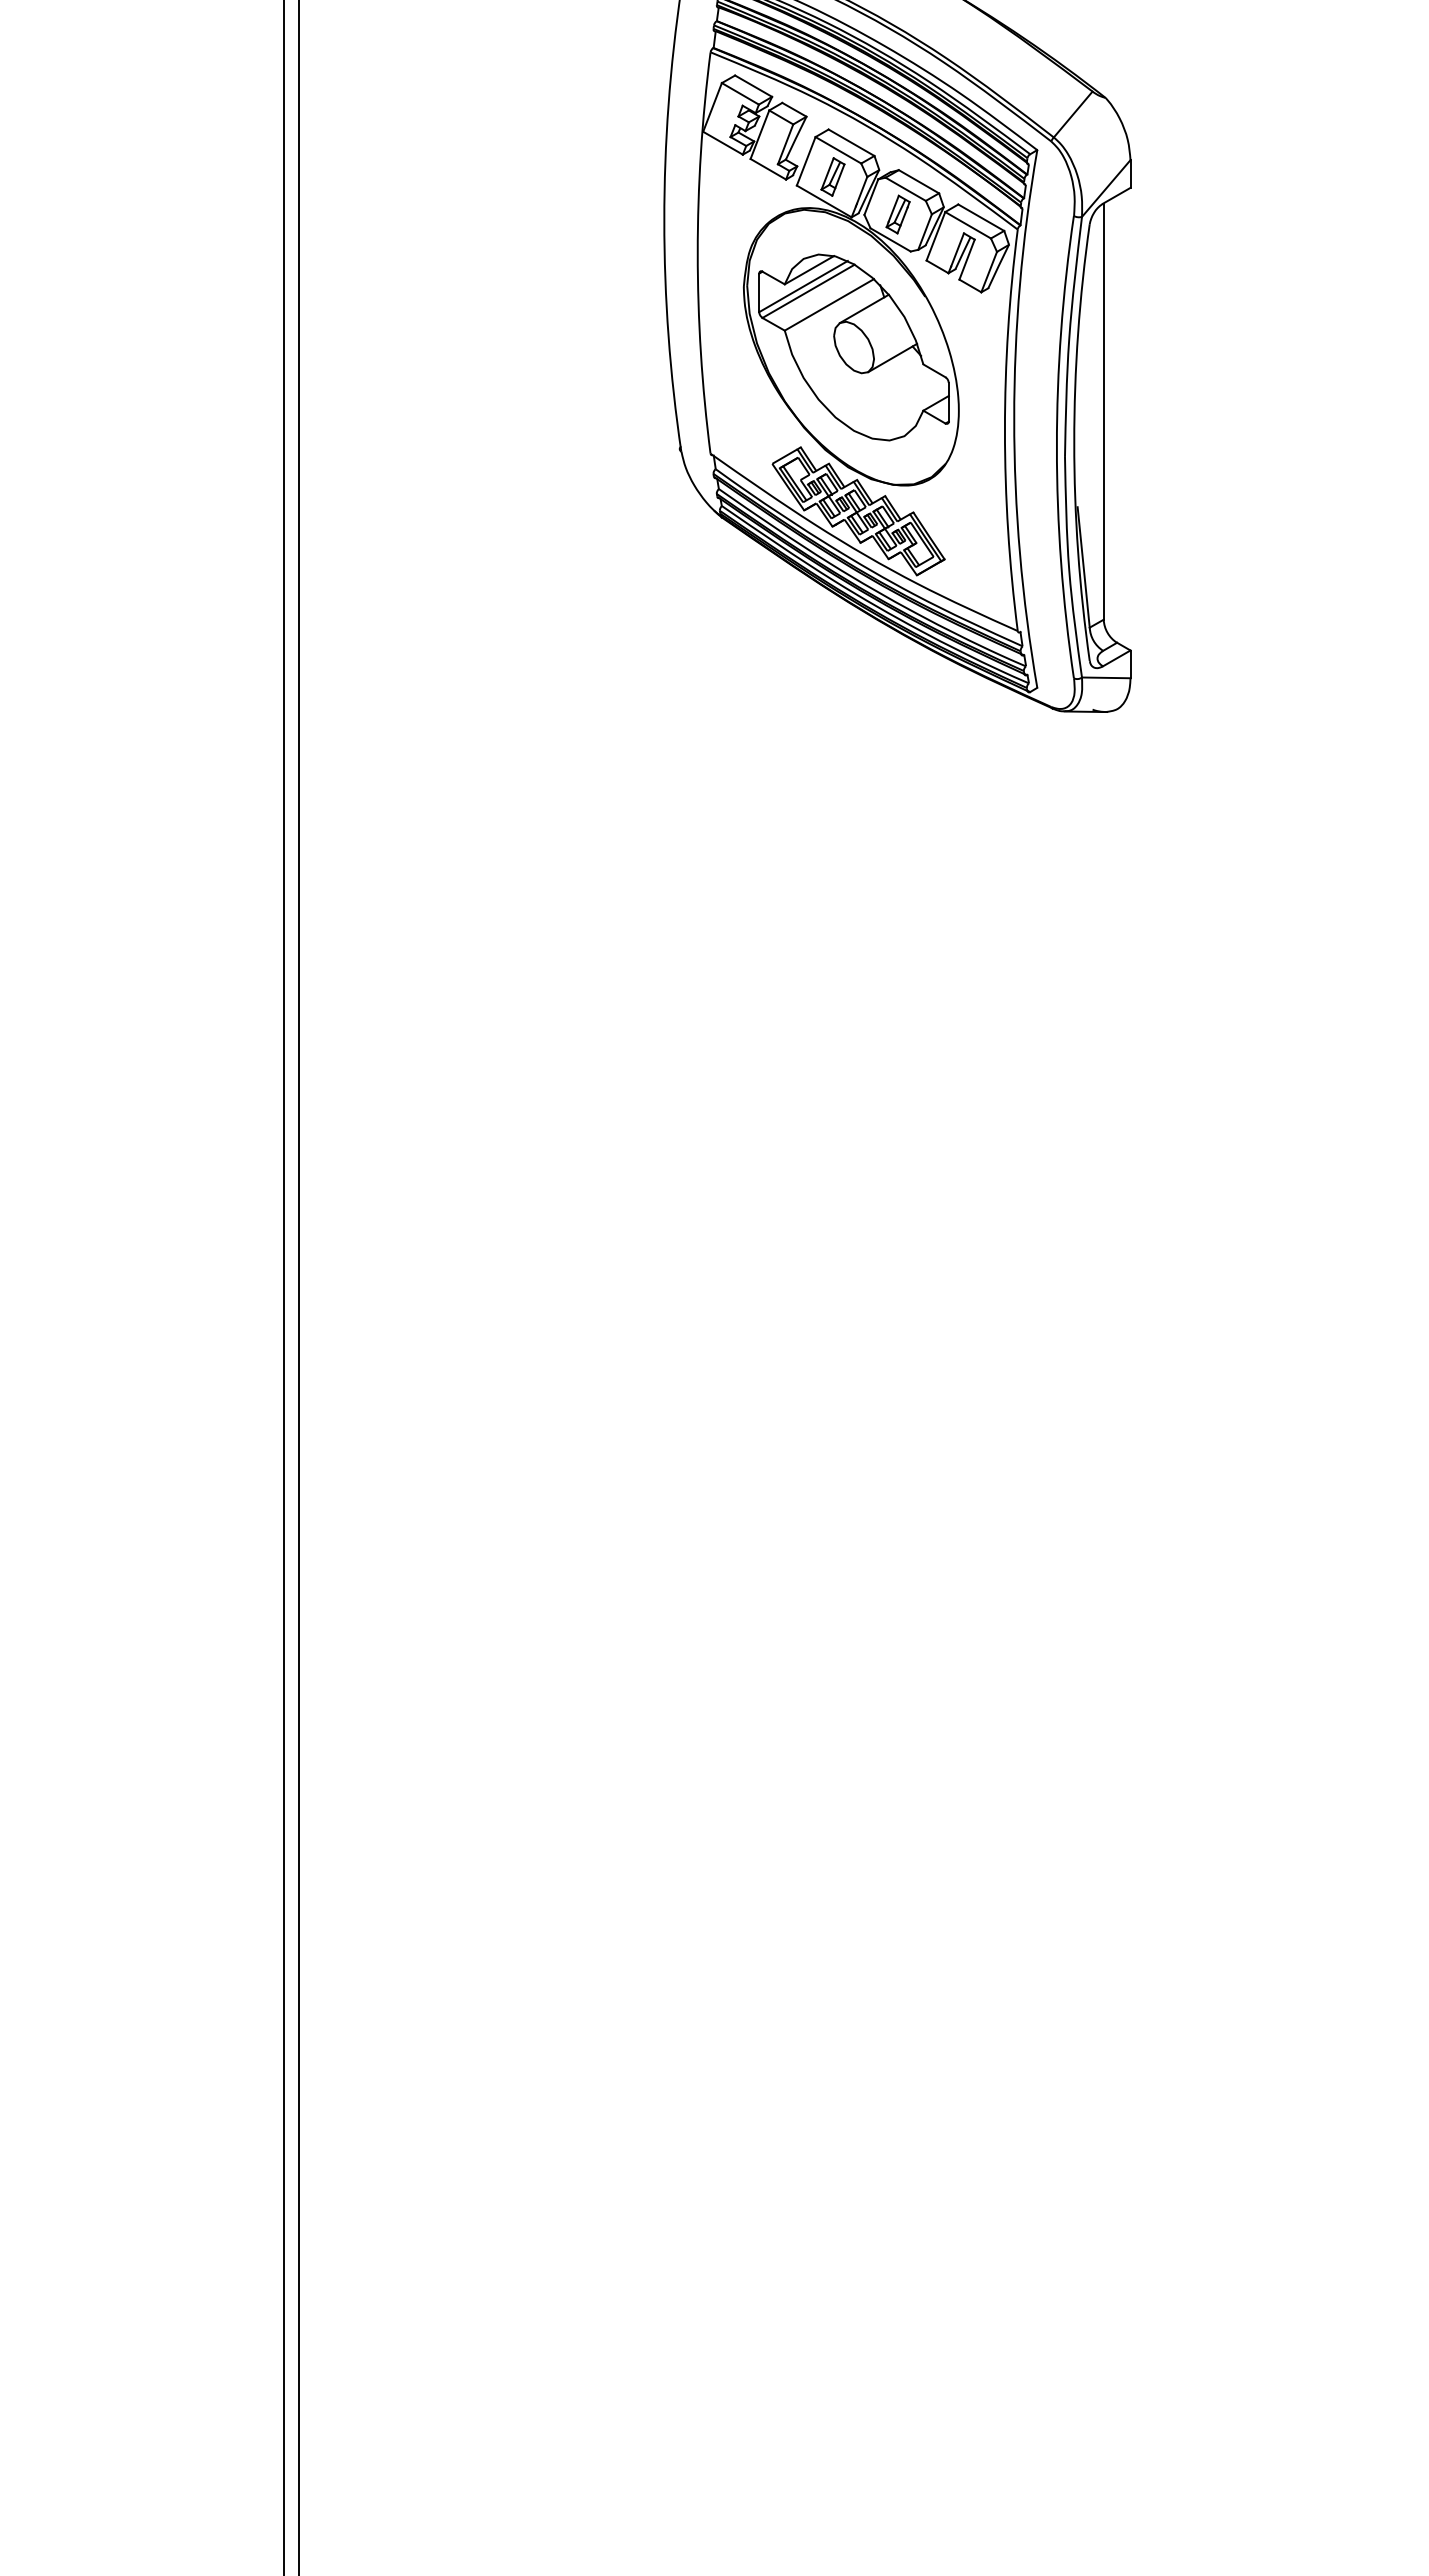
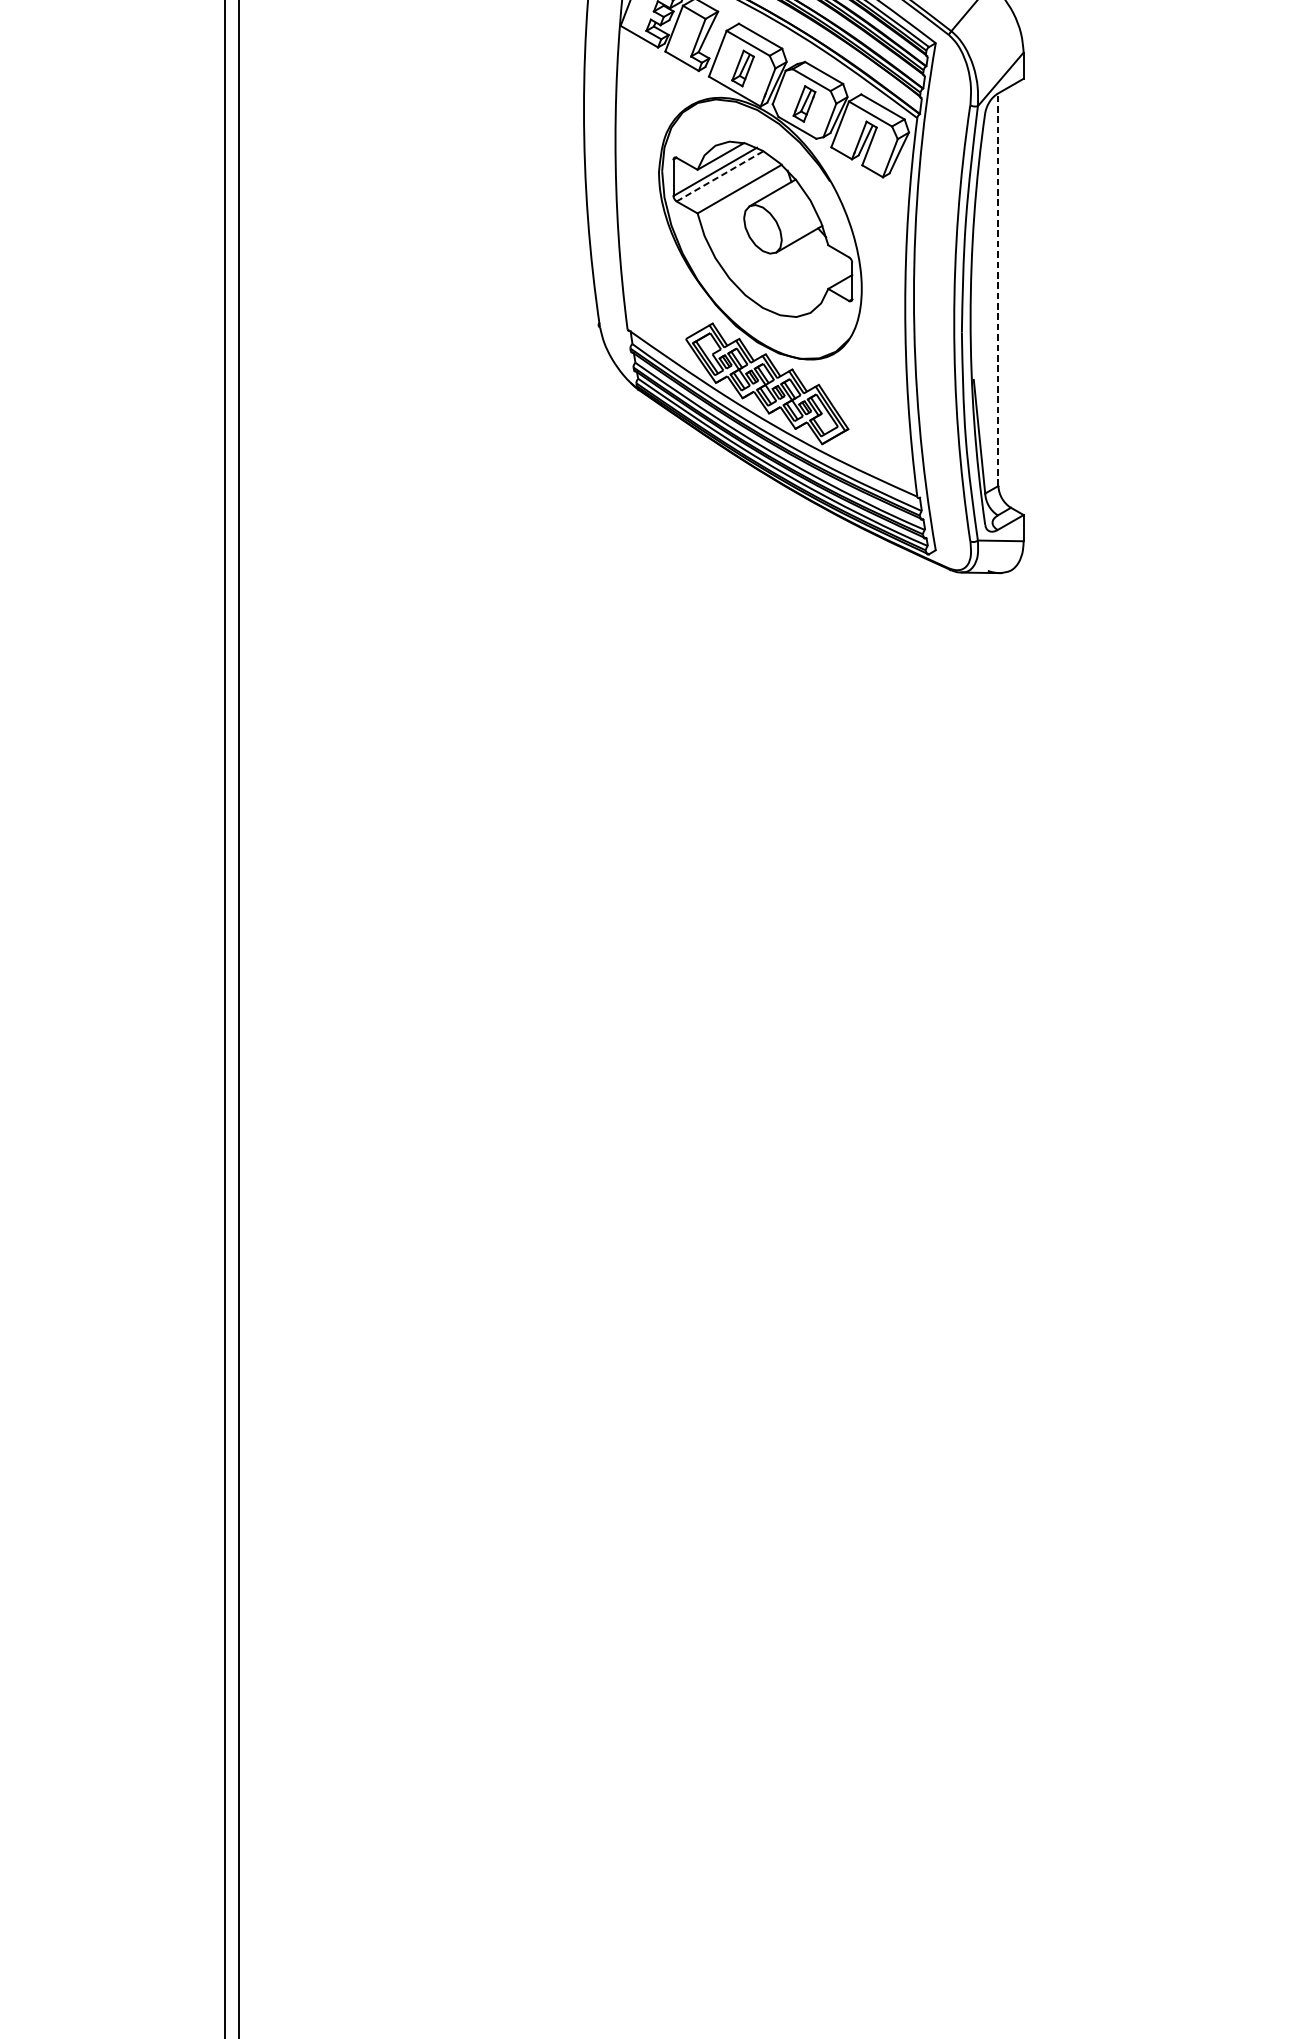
line: (809, 291) -> (720, 176), solid -> dashed
line: (1103, 411) -> (998, 289), solid -> dashed

